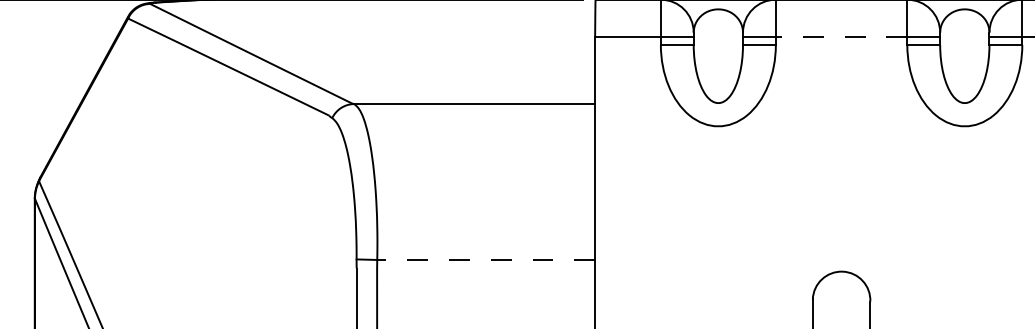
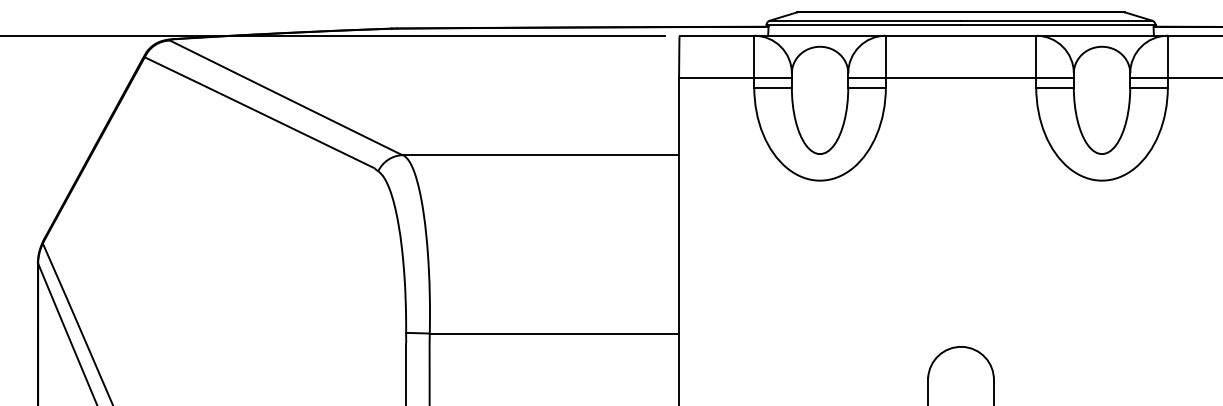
line: (841, 37) -> (960, 78), dashed -> solid
line: (486, 259) -> (554, 333), dashed -> solid

